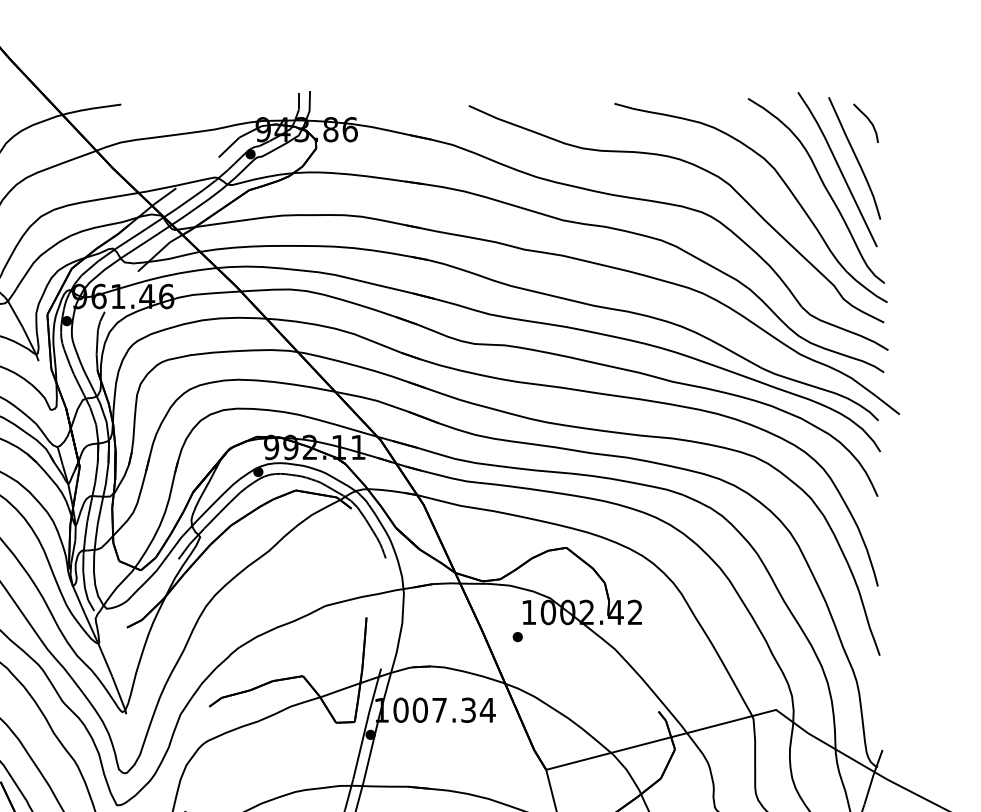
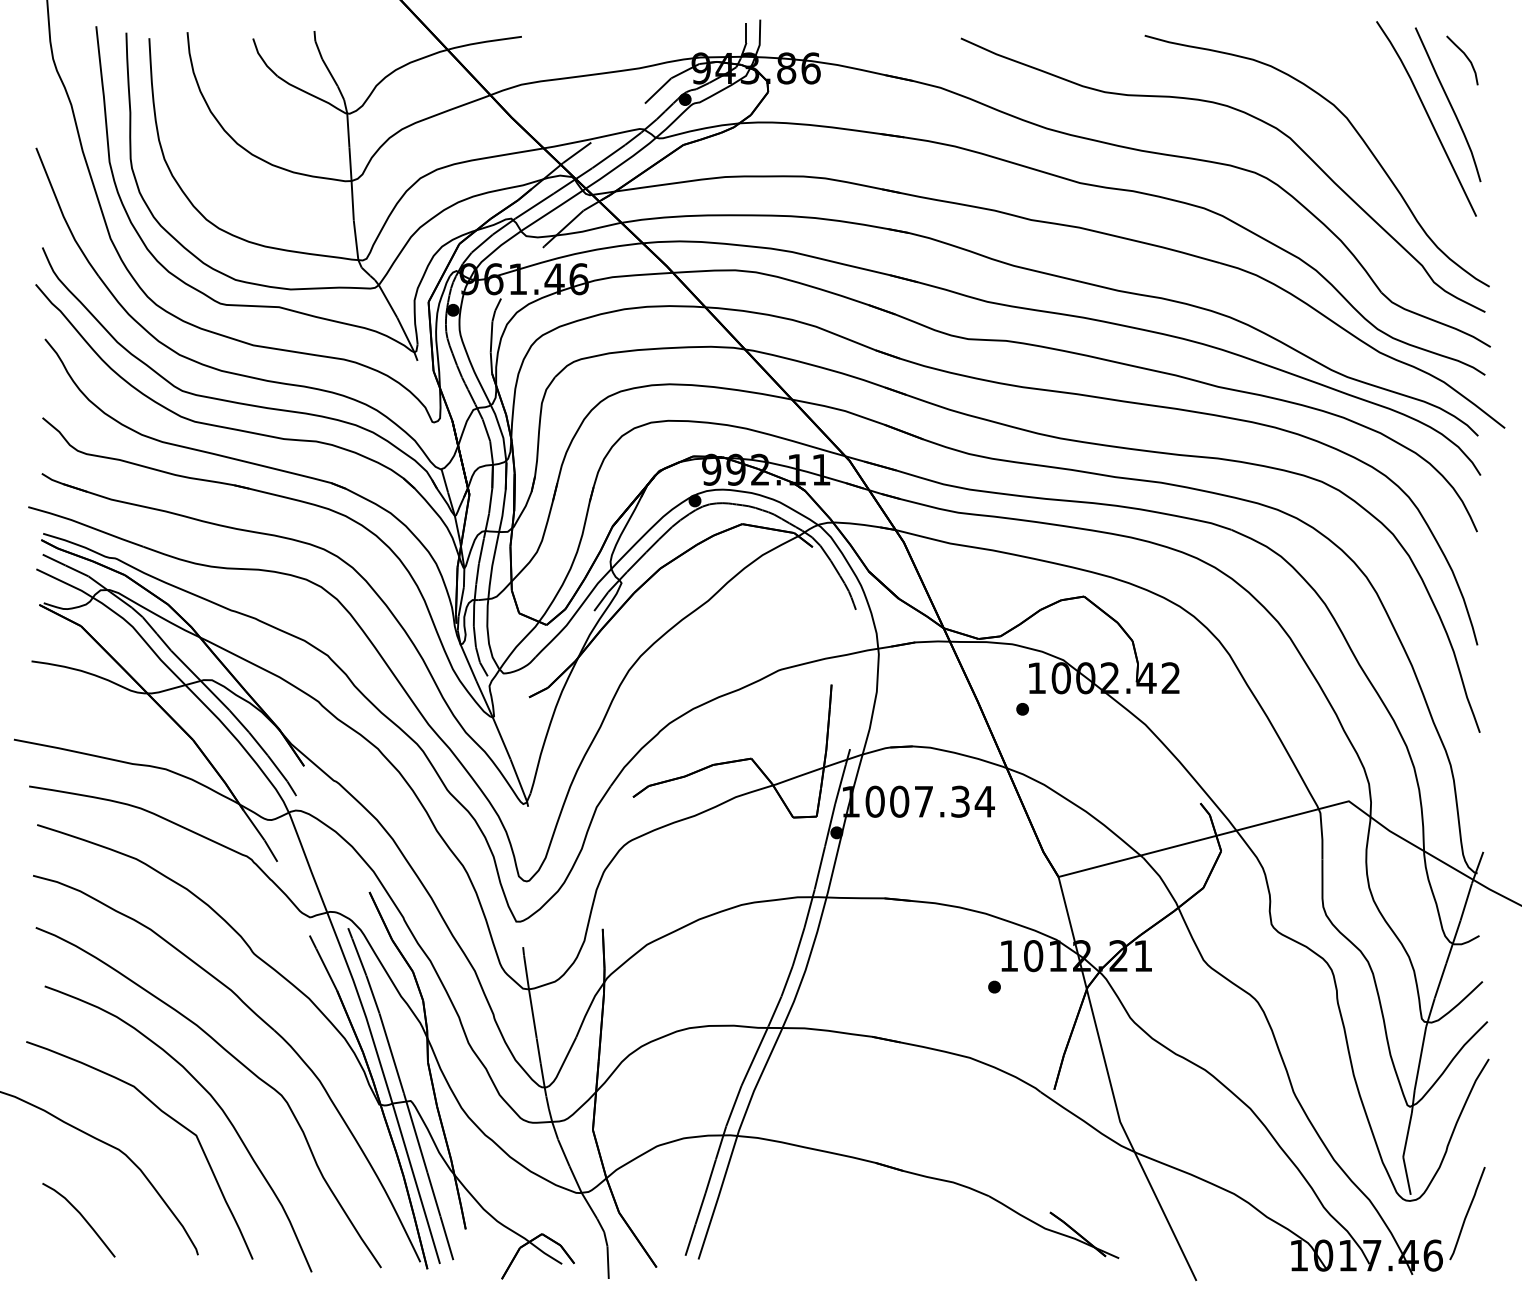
curve: (824, 186) -> (1409, 140), removed

